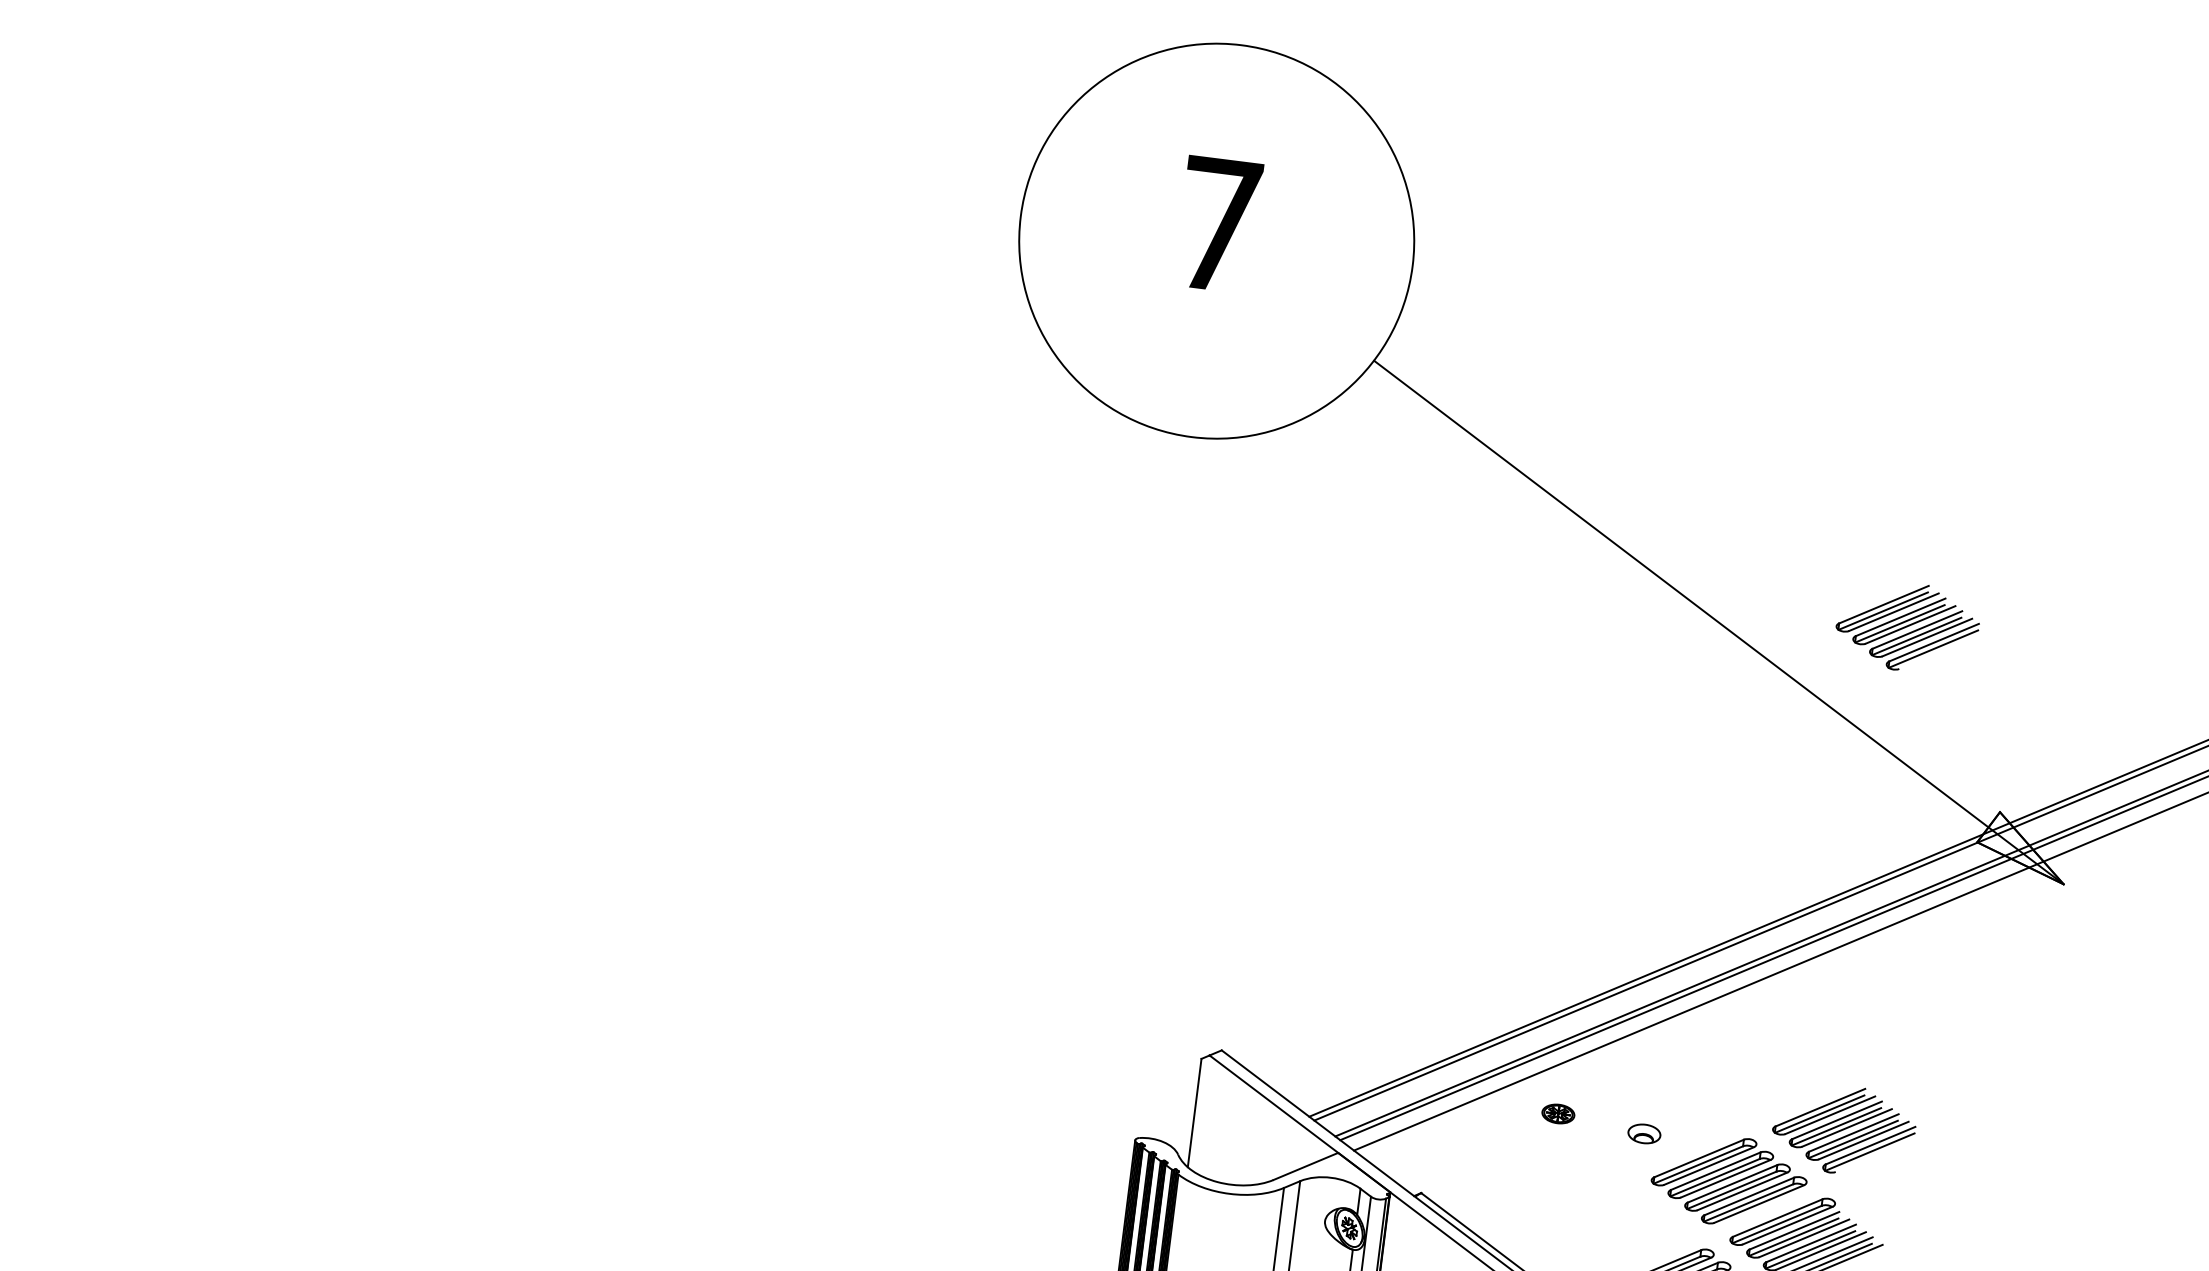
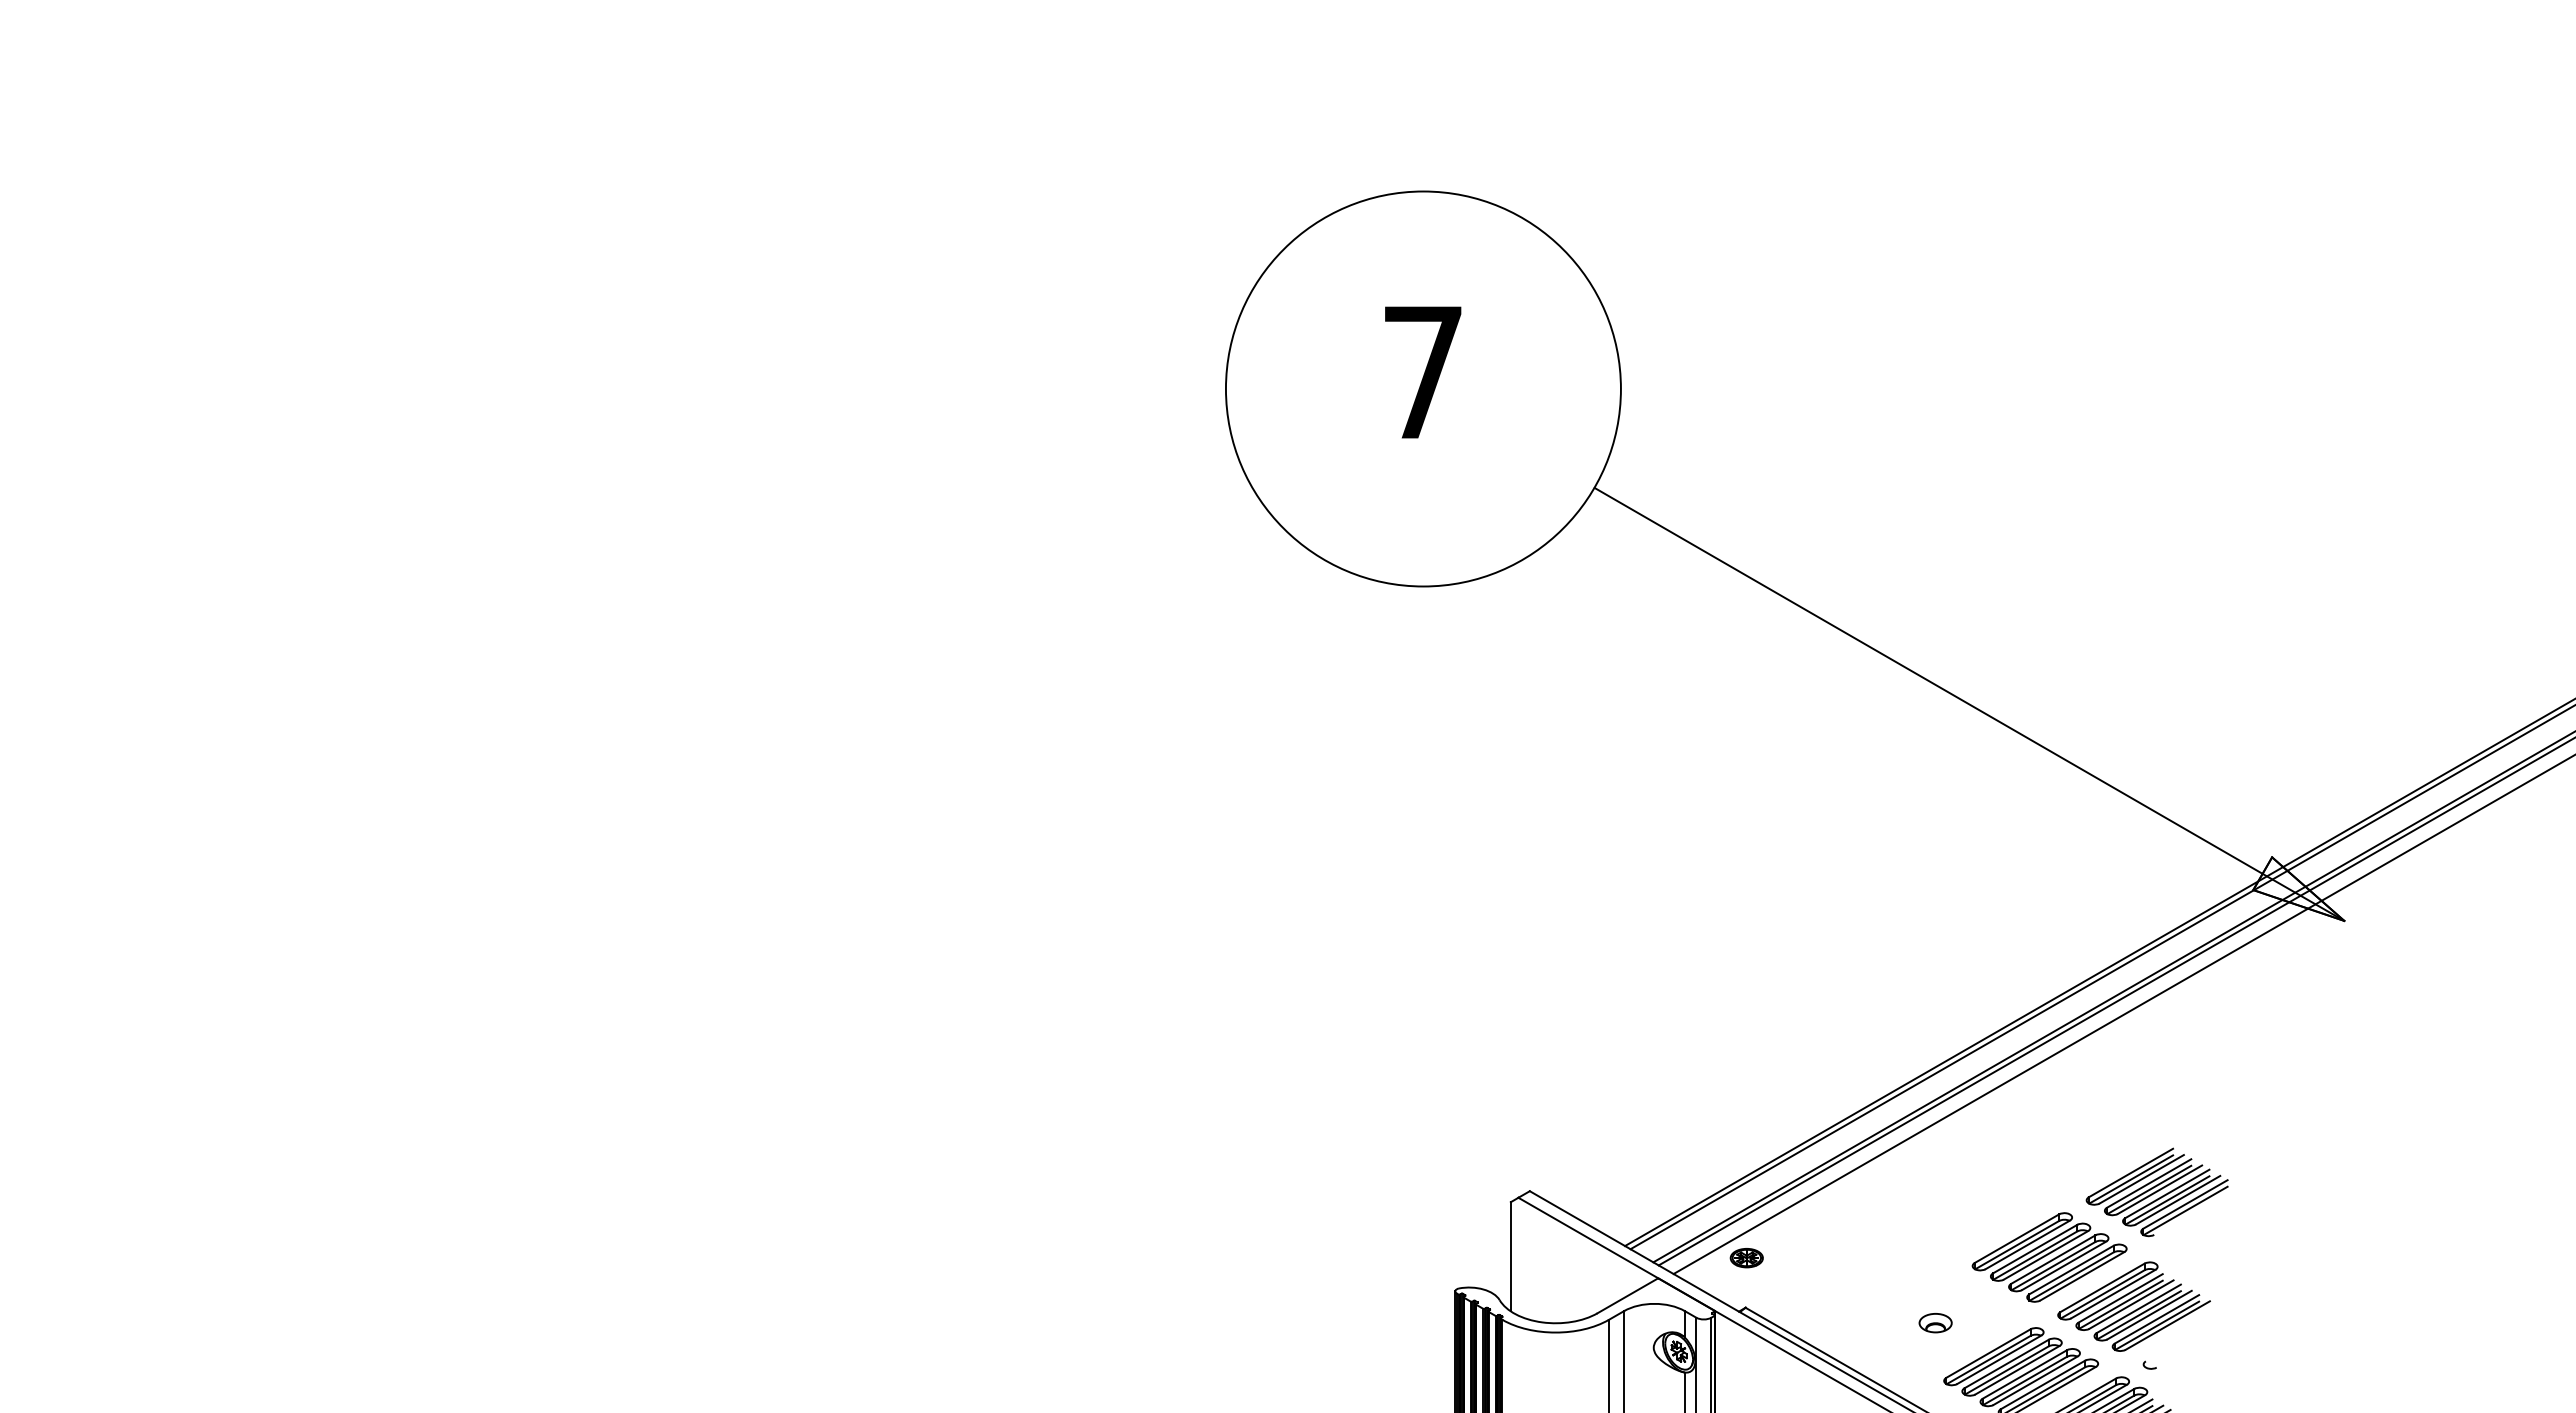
part: (1906, 627) -> (2156, 685), removed
part: (1558, 1114) -> (1746, 1258), moved
part: (1644, 1134) -> (1935, 1323), moved

